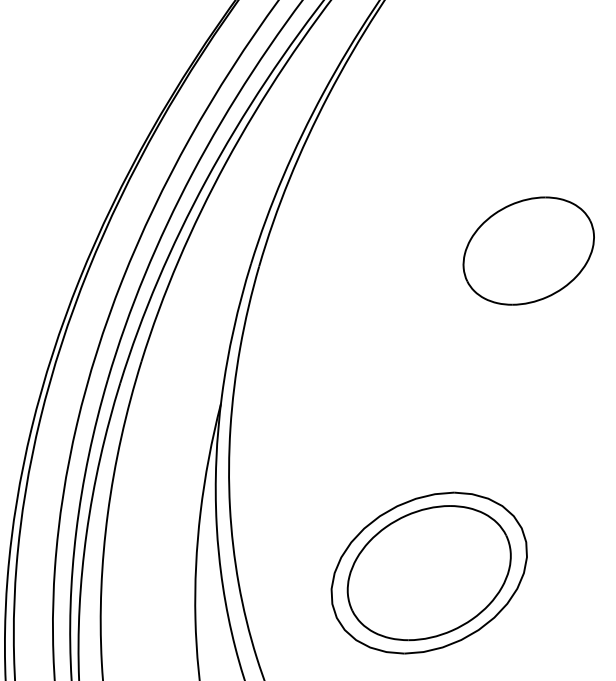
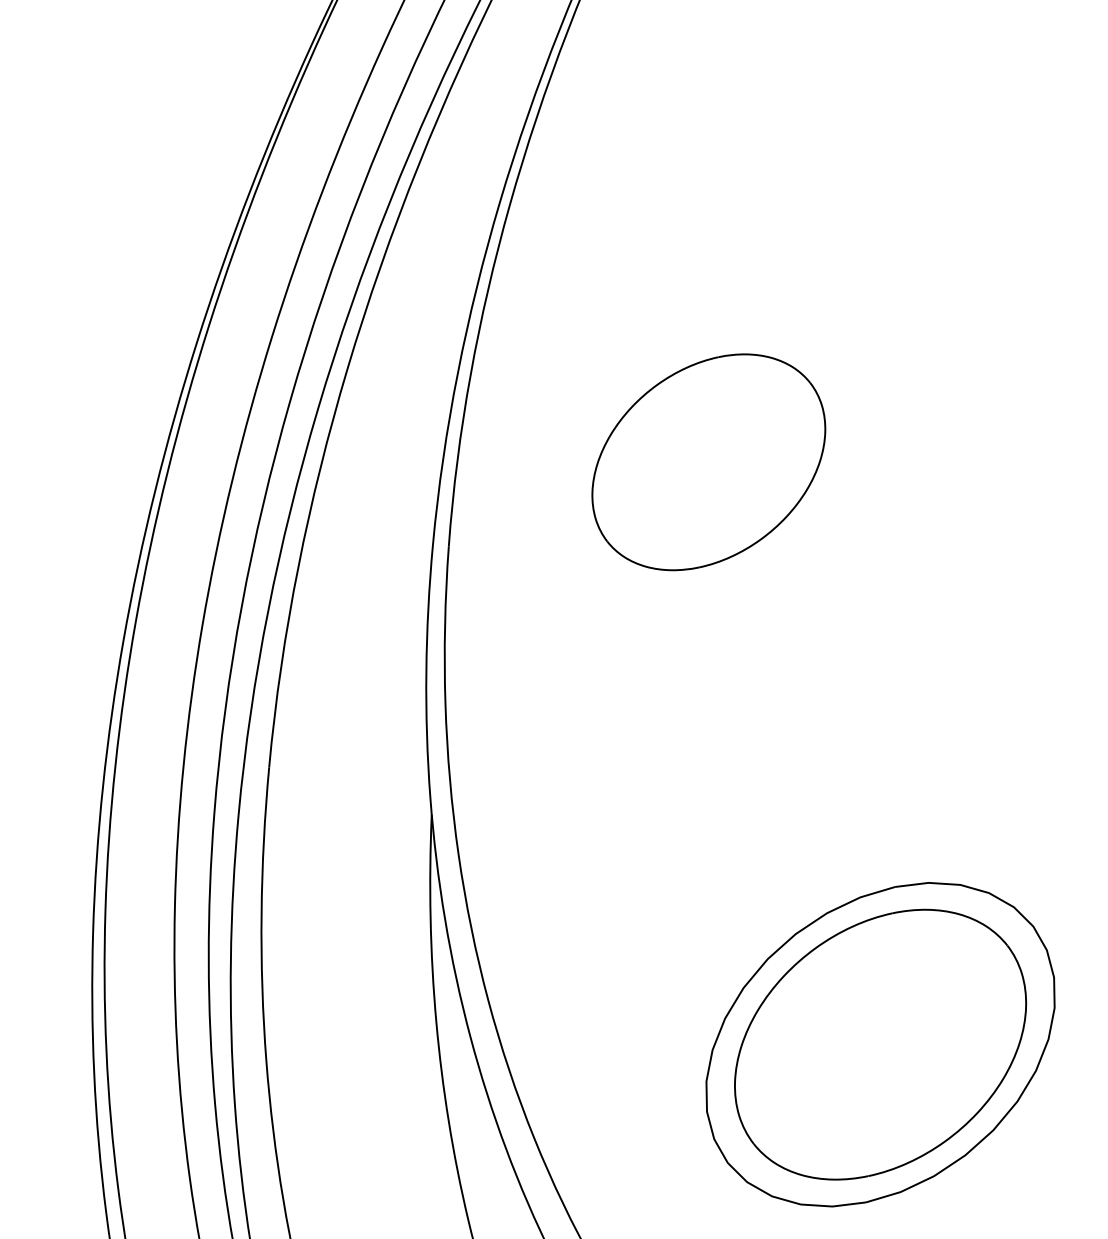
part: (528, 250) -> (708, 461), moved

